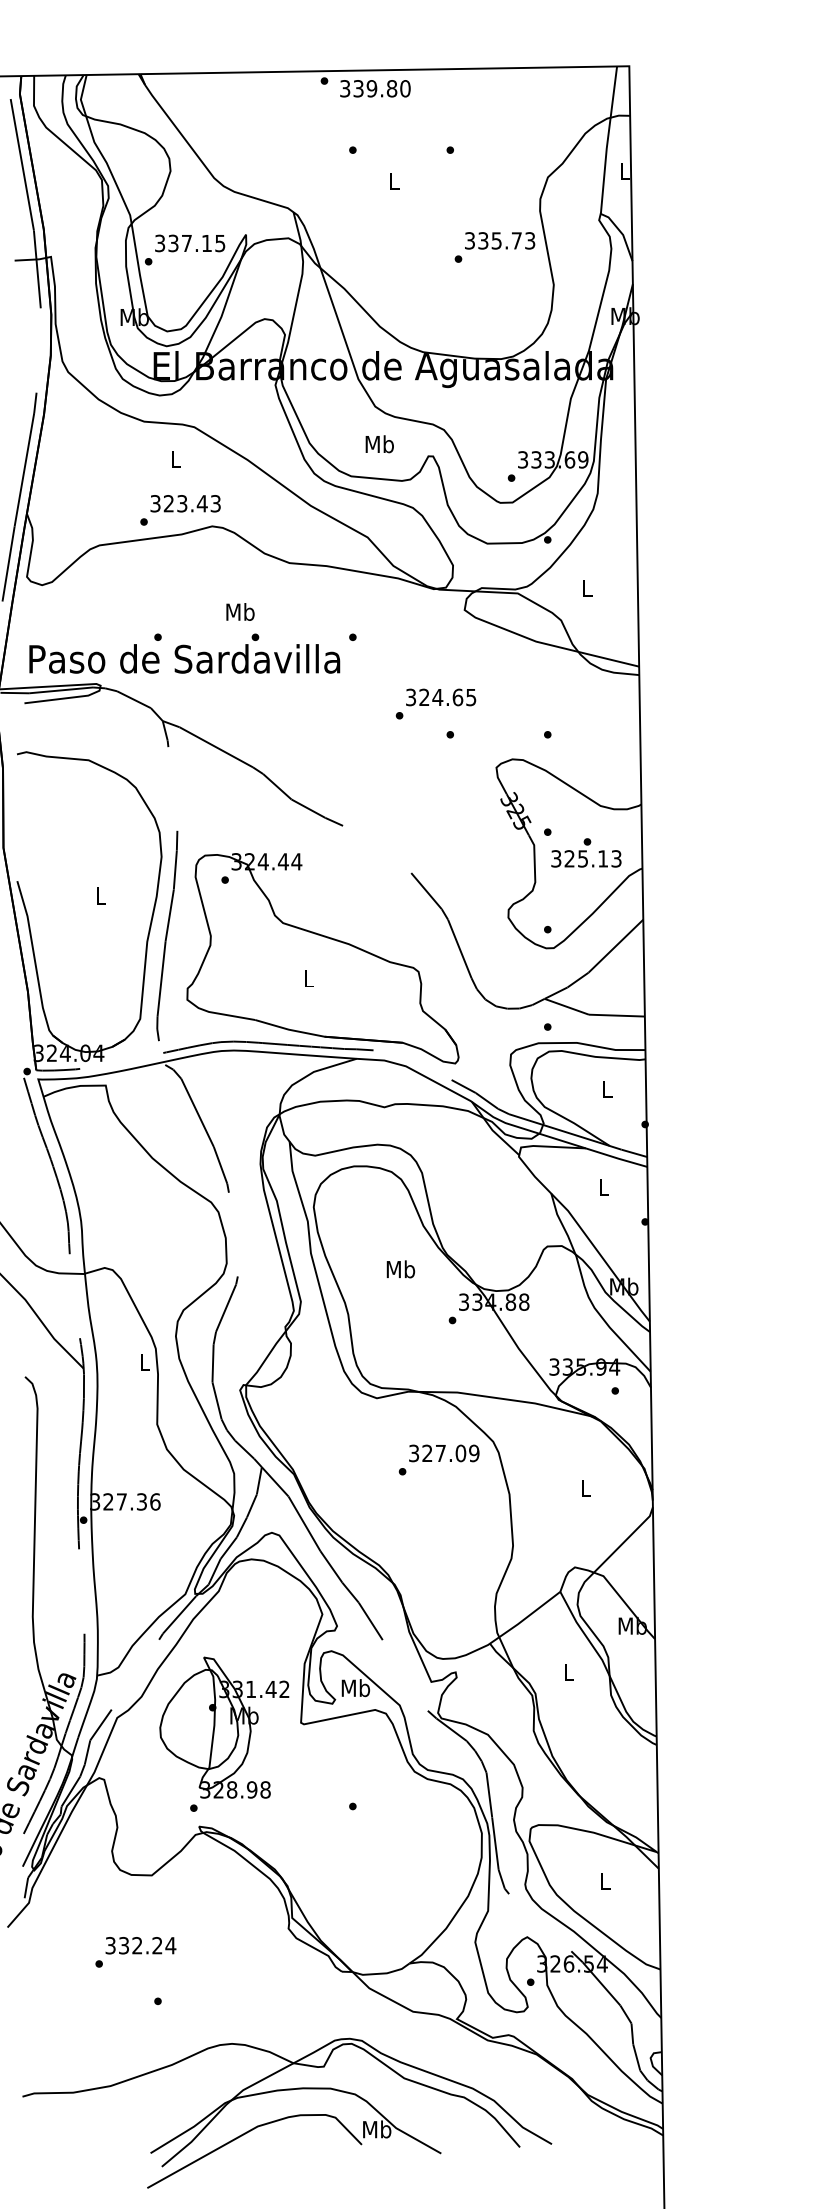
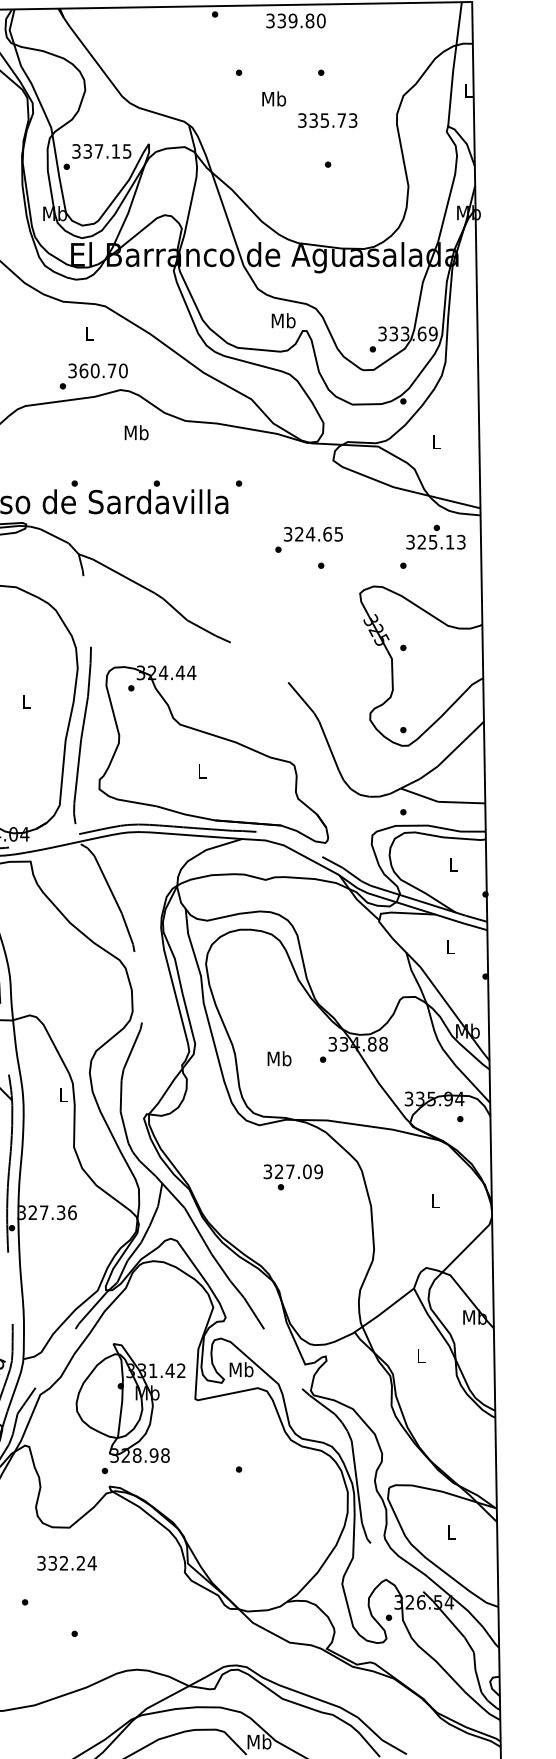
text: (375, 88) -> (296, 20), moved
text: (394, 181) -> (274, 99), L -> Mb
text: (500, 240) -> (328, 120), moved
text: (379, 444) -> (283, 320), moved
text: (192, 503) -> (103, 370), 323.43 -> 360.70
text: (240, 611) -> (136, 432), moved
text: (586, 852) -> (436, 536), moved
text: (400, 1269) -> (279, 1058), moved
text: (444, 1453) -> (293, 1171), moved
text: (140, 1945) -> (66, 1563), moved

